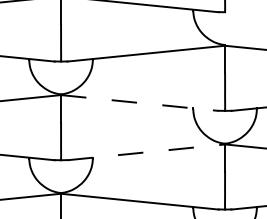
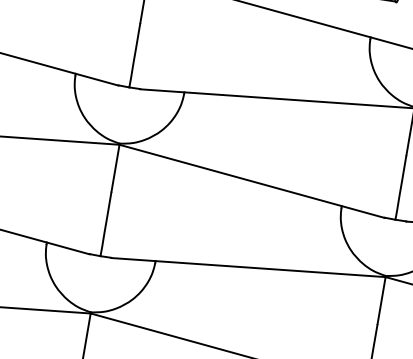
line: (140, 103) -> (252, 182), dashed -> solid
line: (146, 152) -> (248, 267), dashed -> solid

